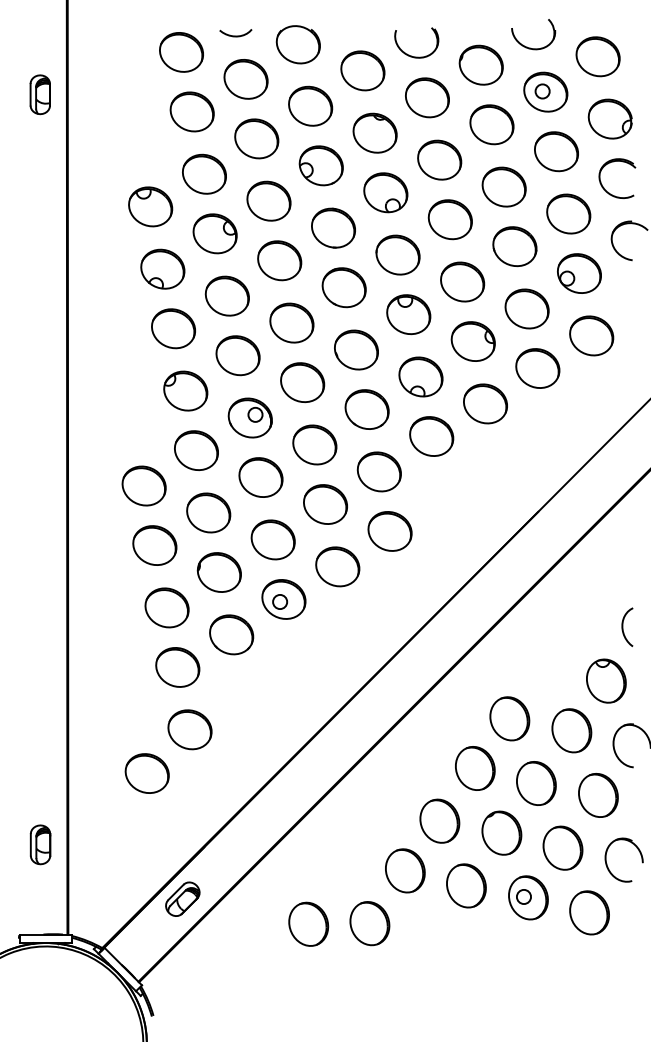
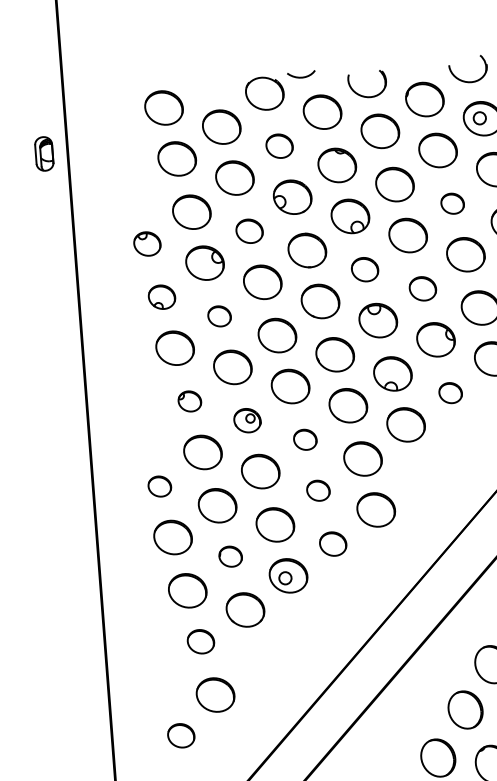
curve: (235, 35) -> (301, 76), moved
part: (310, 105) -> (279, 145), size x0.7
part: (503, 186) -> (452, 203), size x0.6
part: (268, 200) -> (249, 230), size x0.7
part: (150, 206) -> (147, 243), size x0.7
part: (397, 254) -> (364, 269), size x0.7
part: (162, 268) -> (161, 296), size x0.7
part: (462, 281) -> (422, 288), size x0.7
part: (226, 295) -> (218, 315), size x0.6
part: (185, 390) -> (189, 401), size x0.6
part: (485, 403) -> (450, 392), size x0.6
part: (249, 417) -> (246, 420), size x0.7
part: (314, 444) -> (304, 439), size x0.6
part: (143, 485) -> (159, 486), size x0.6
part: (325, 504) -> (318, 490), size x0.6
part: (337, 566) -> (332, 543), size x0.7
part: (218, 572) -> (230, 556), size x0.6
part: (177, 667) -> (200, 641), size x0.7
part: (146, 773) -> (180, 735), size x0.7

